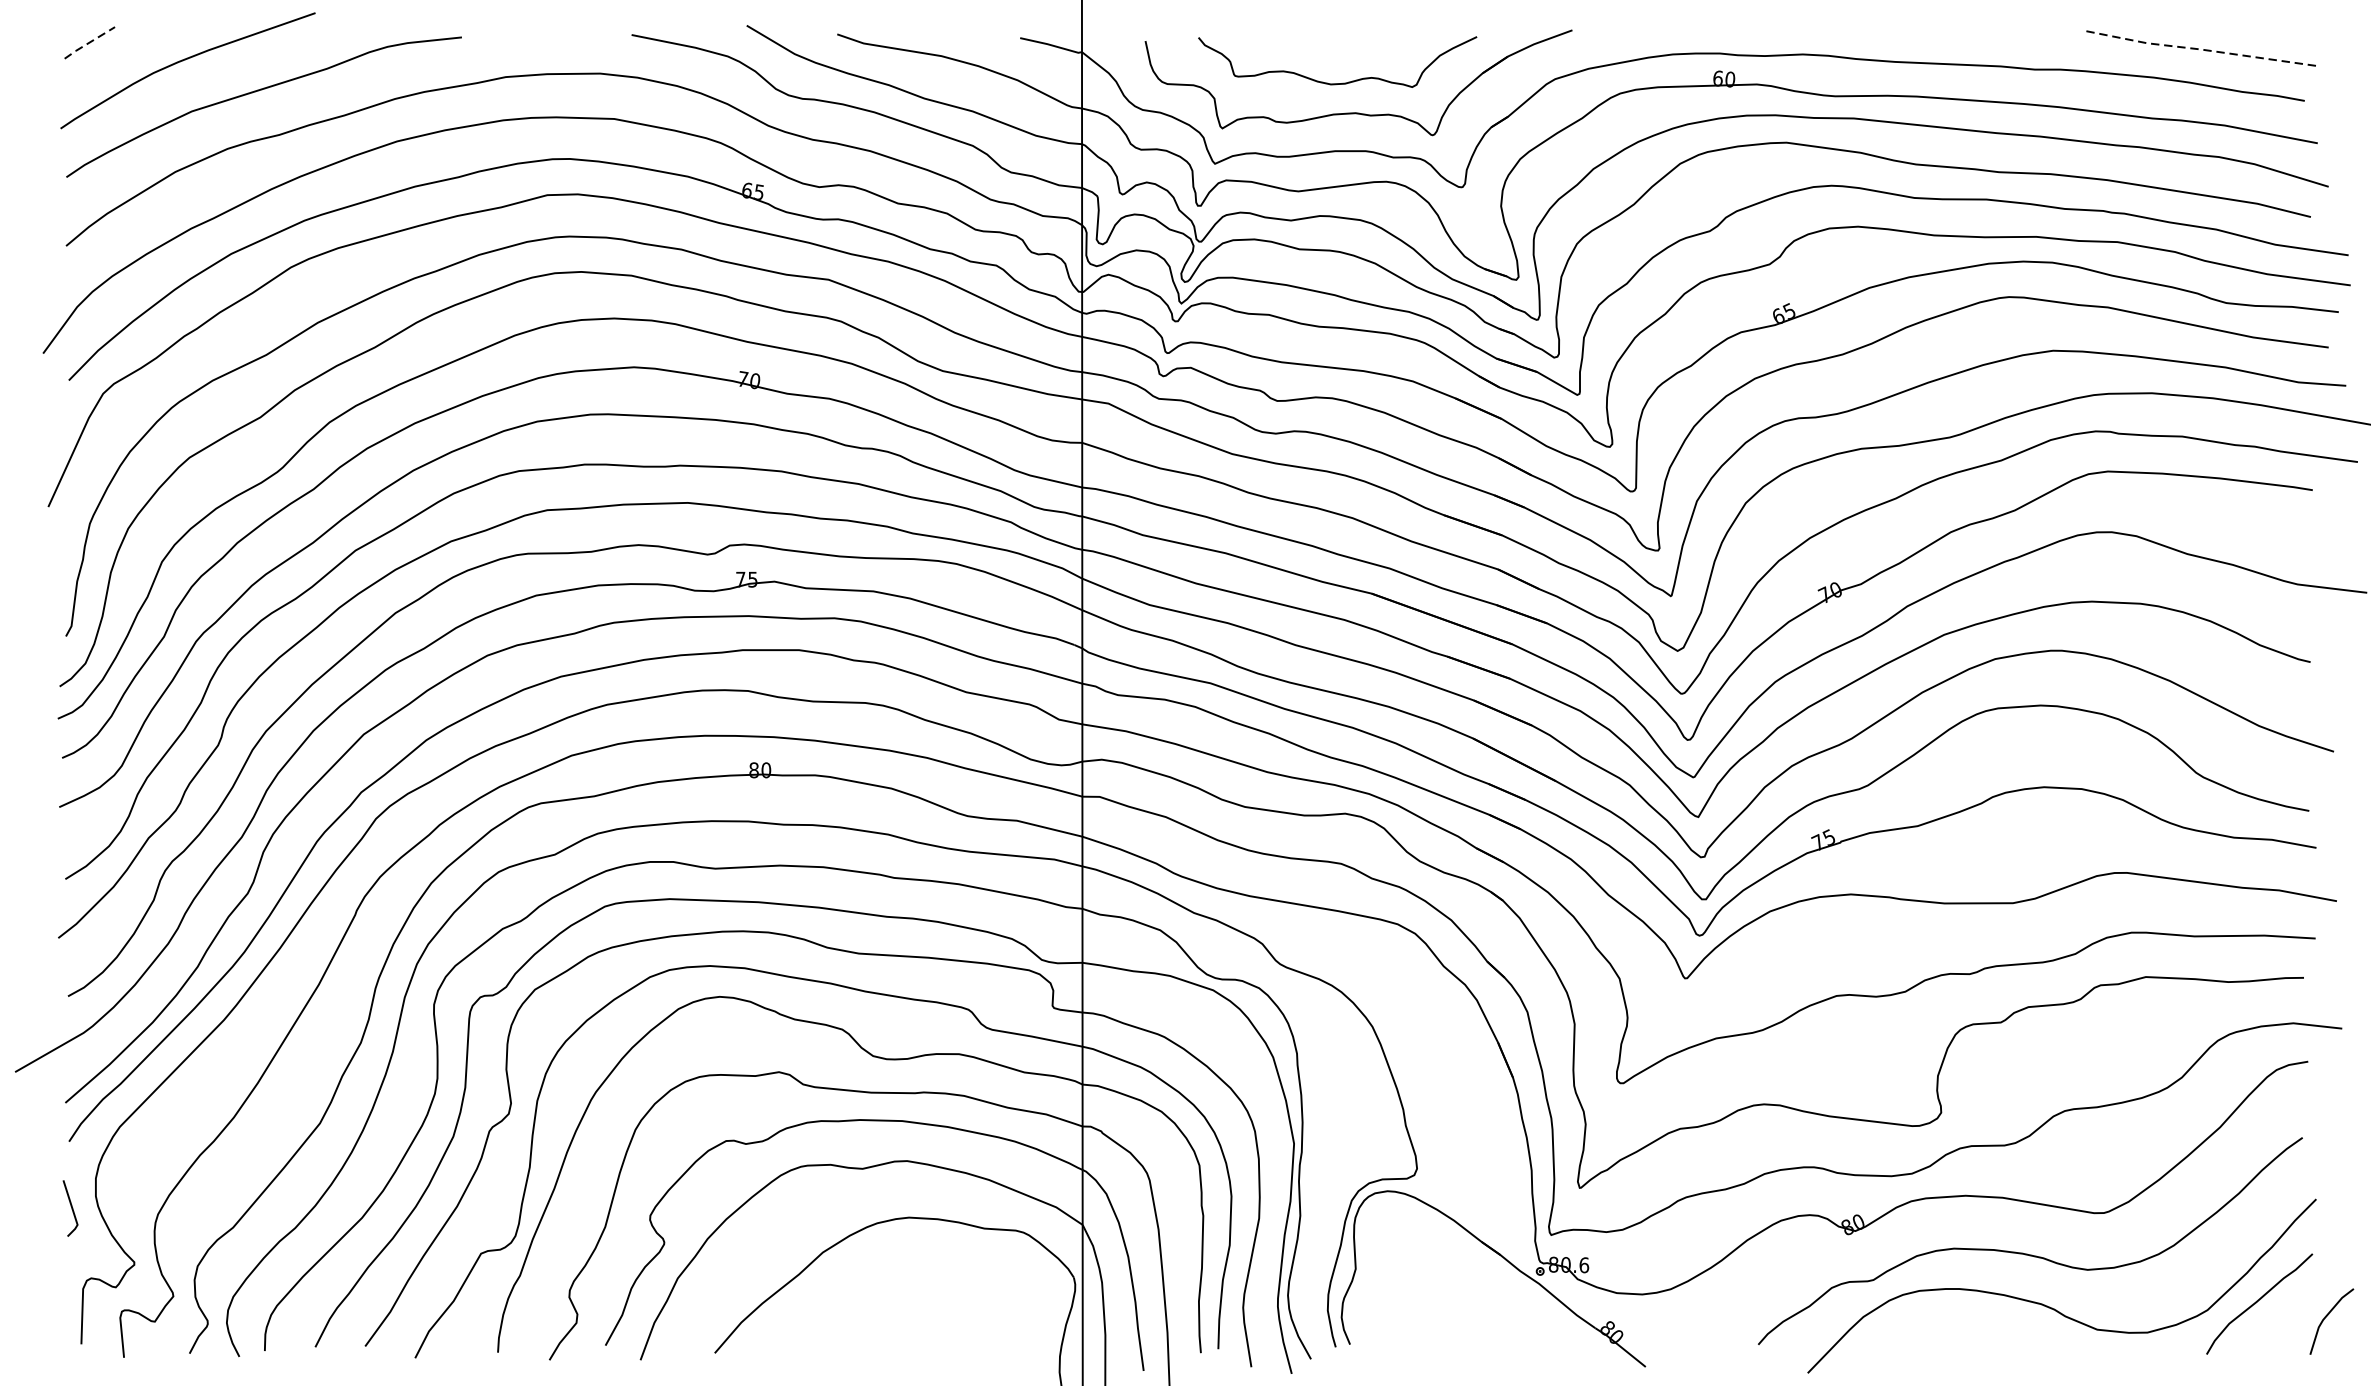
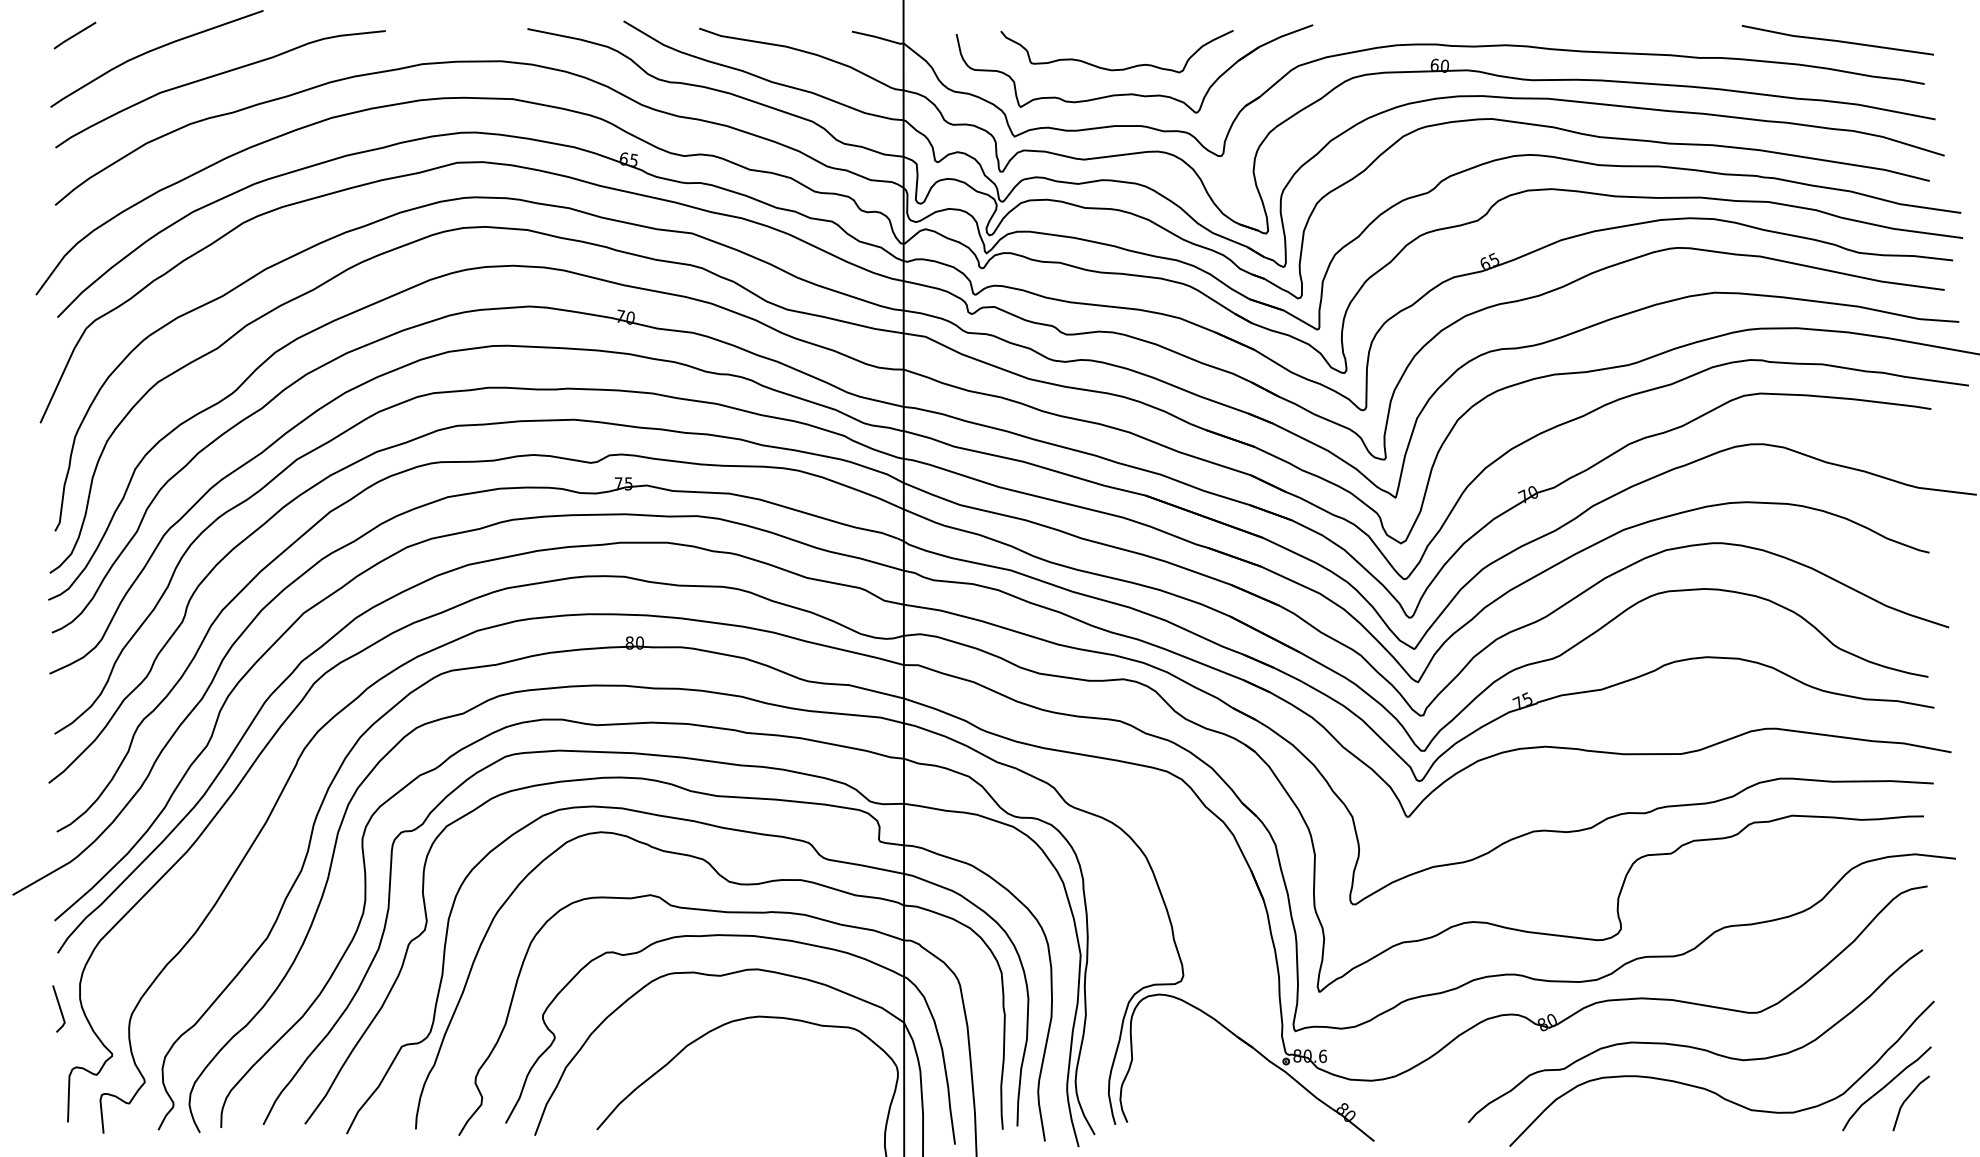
line: (89, 42) -> (74, 35), dashed -> solid
line: (2200, 49) -> (1837, 41), dashed -> solid
line: (2327, 1316) -> (1907, 1099), moved

